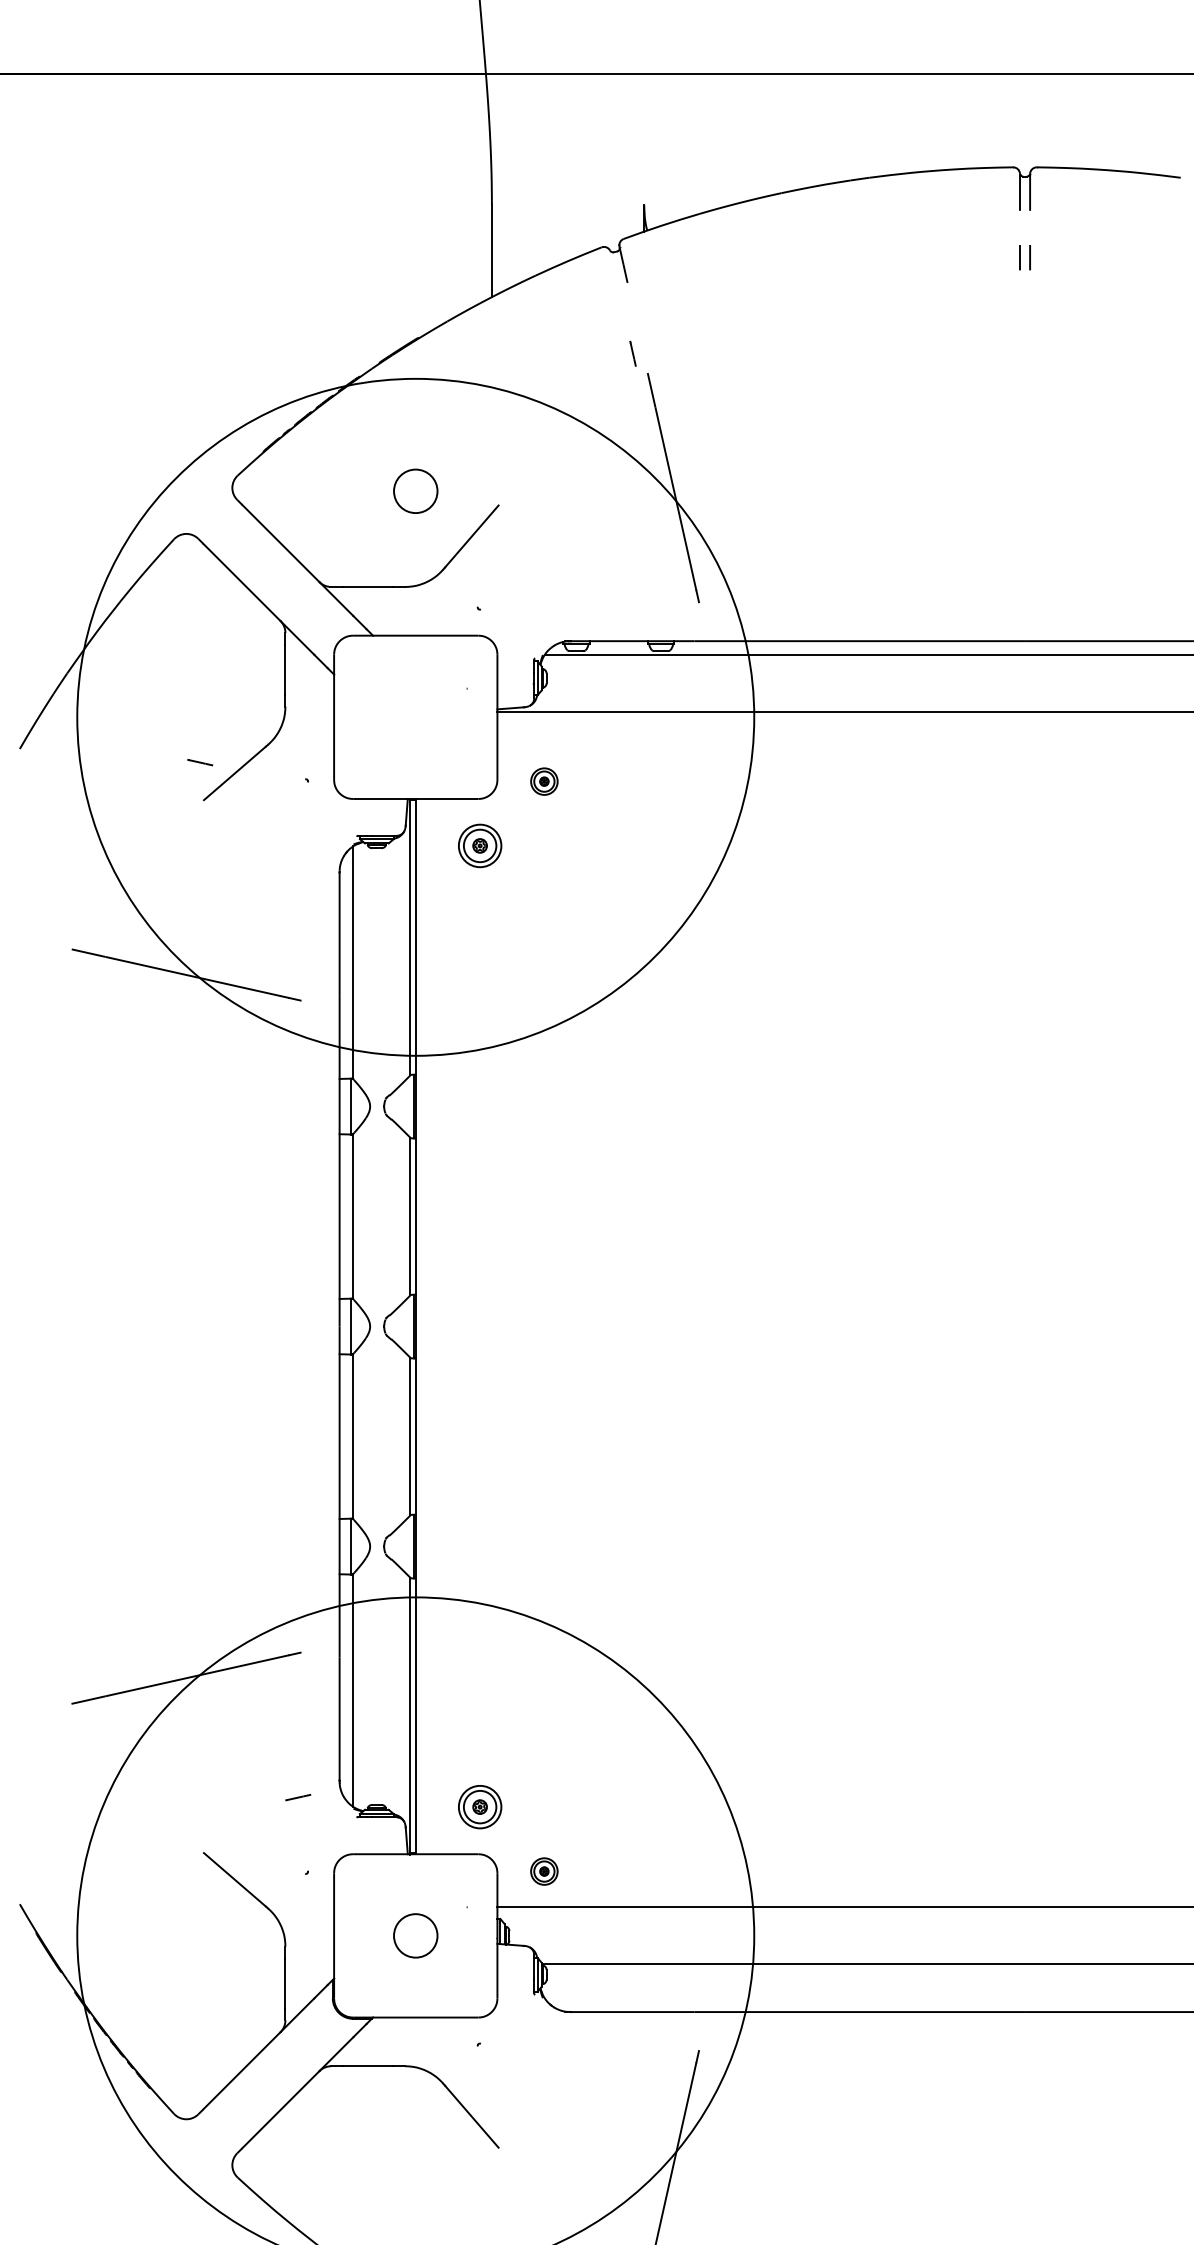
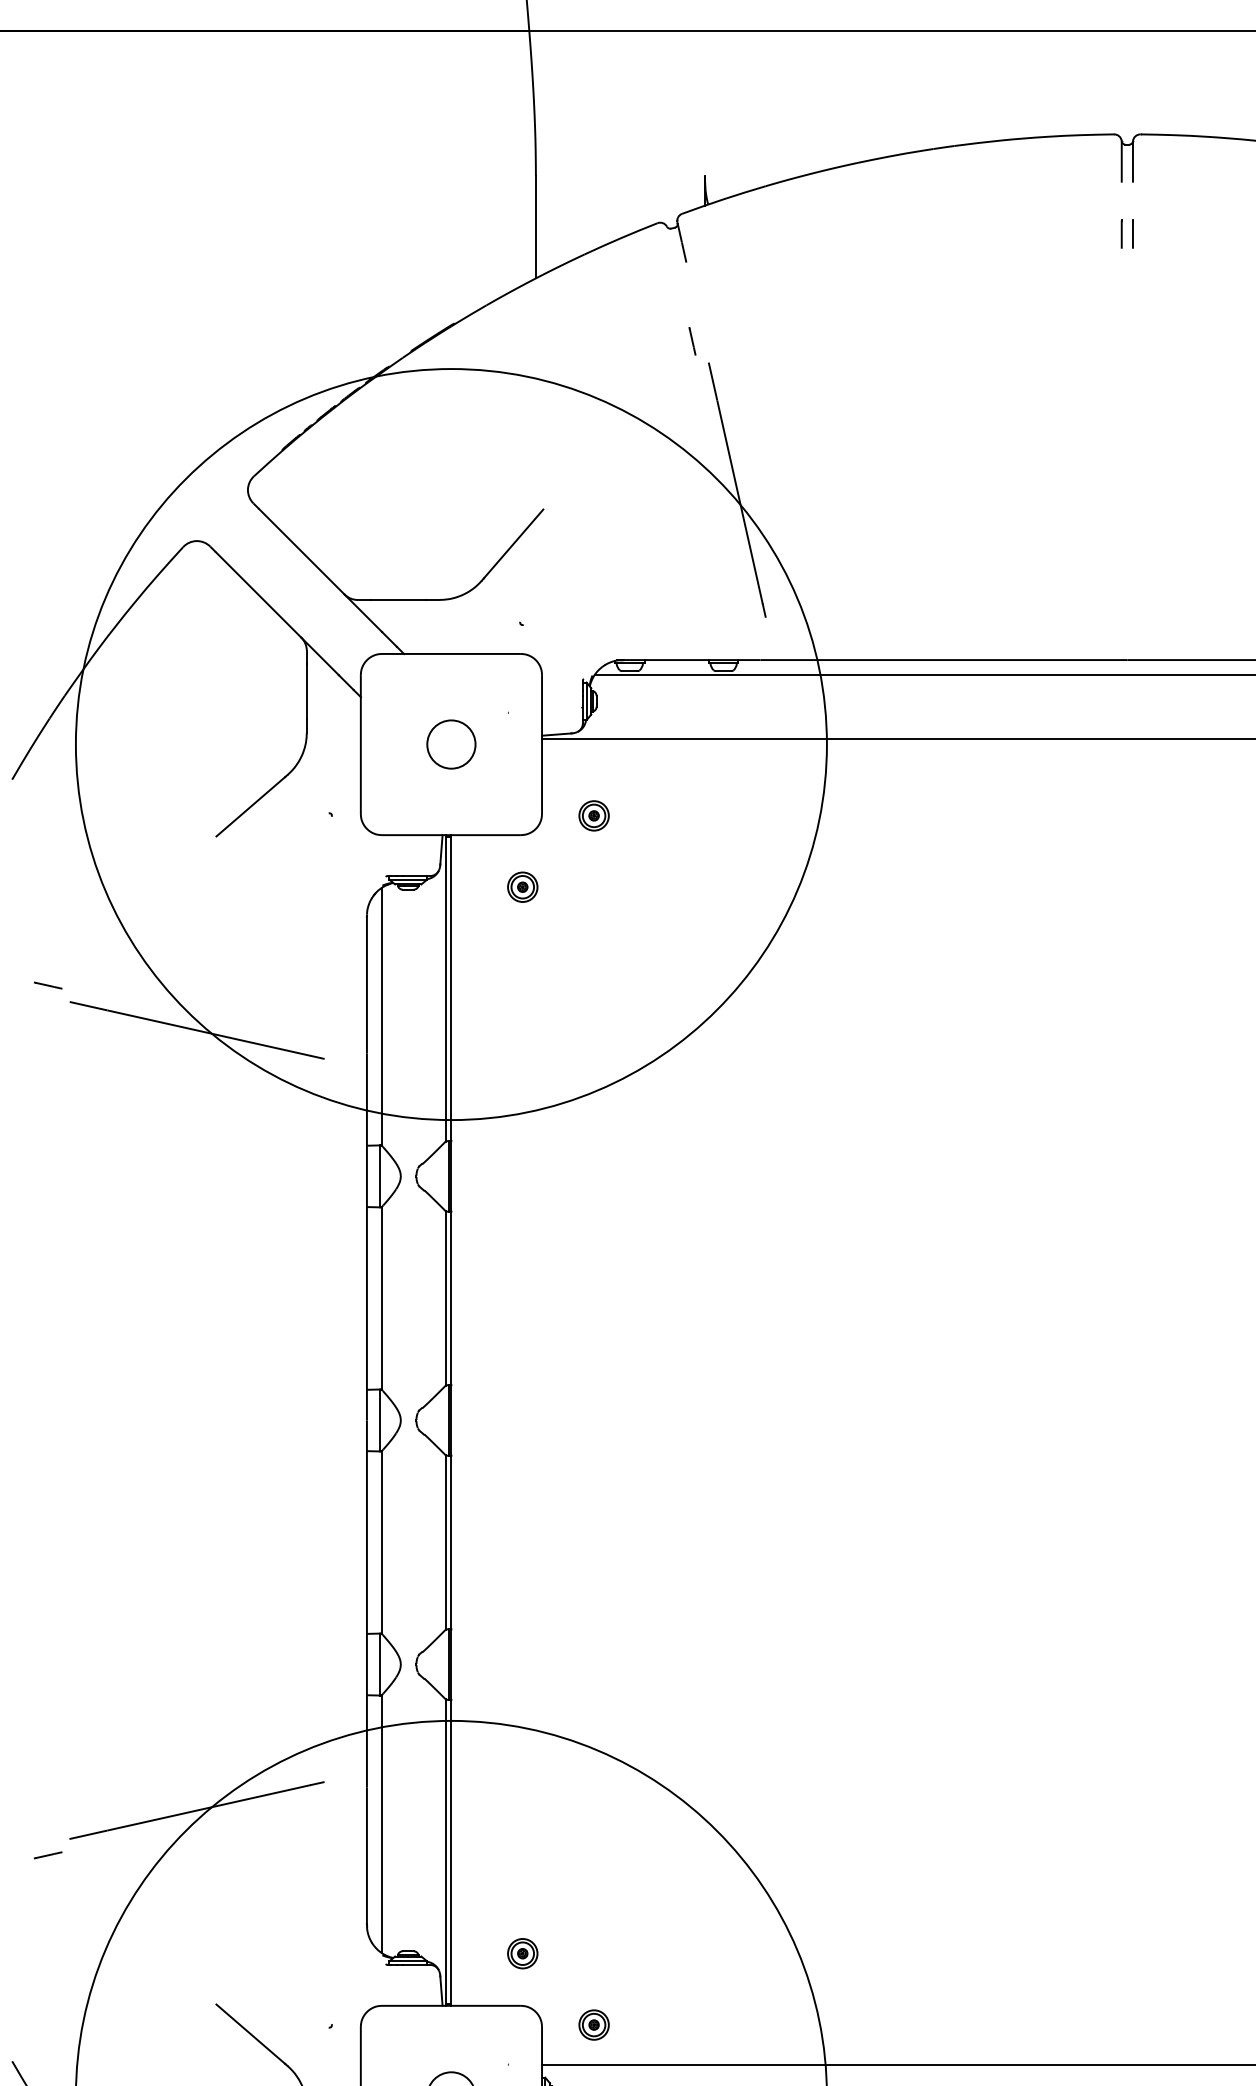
circle: (415, 490) -> (451, 743), moved
line: (200, 762) -> (48, 985), moved
part: (479, 845) -> (522, 886), size x0.62
line: (298, 1797) -> (48, 1855), moved
part: (479, 1807) -> (522, 1953), size x0.62

